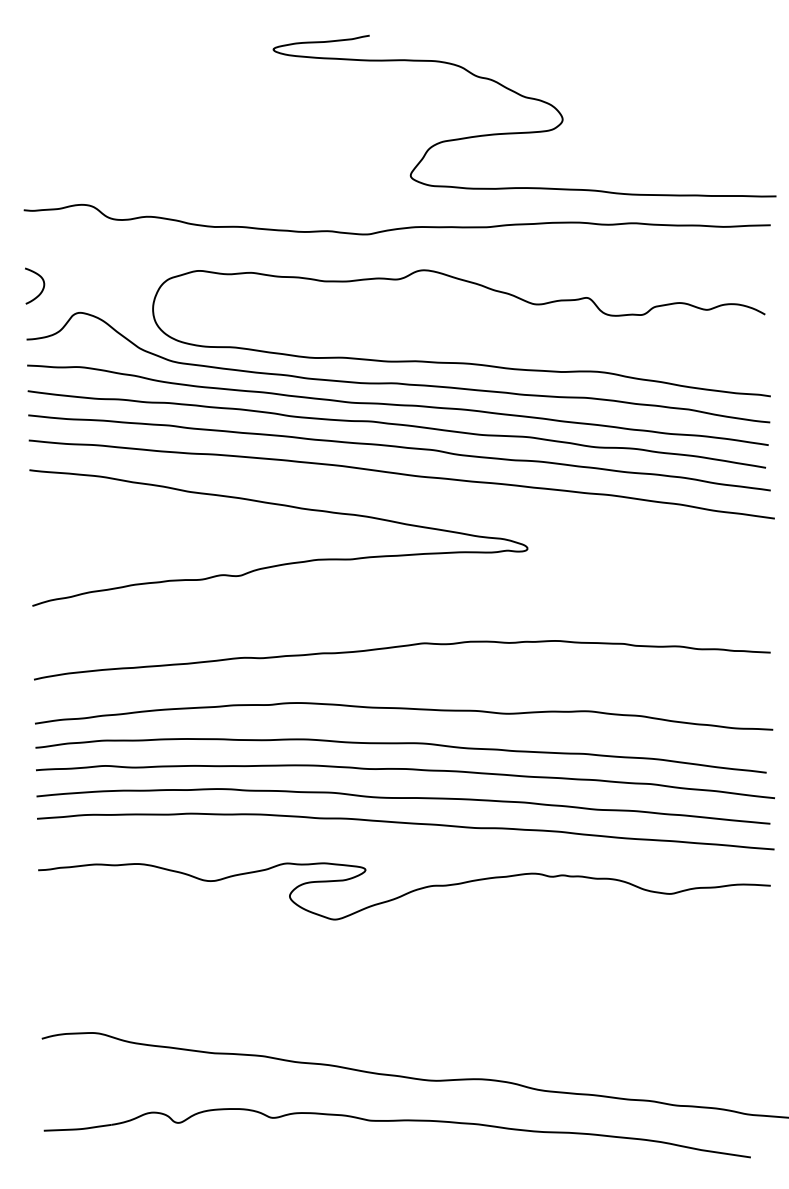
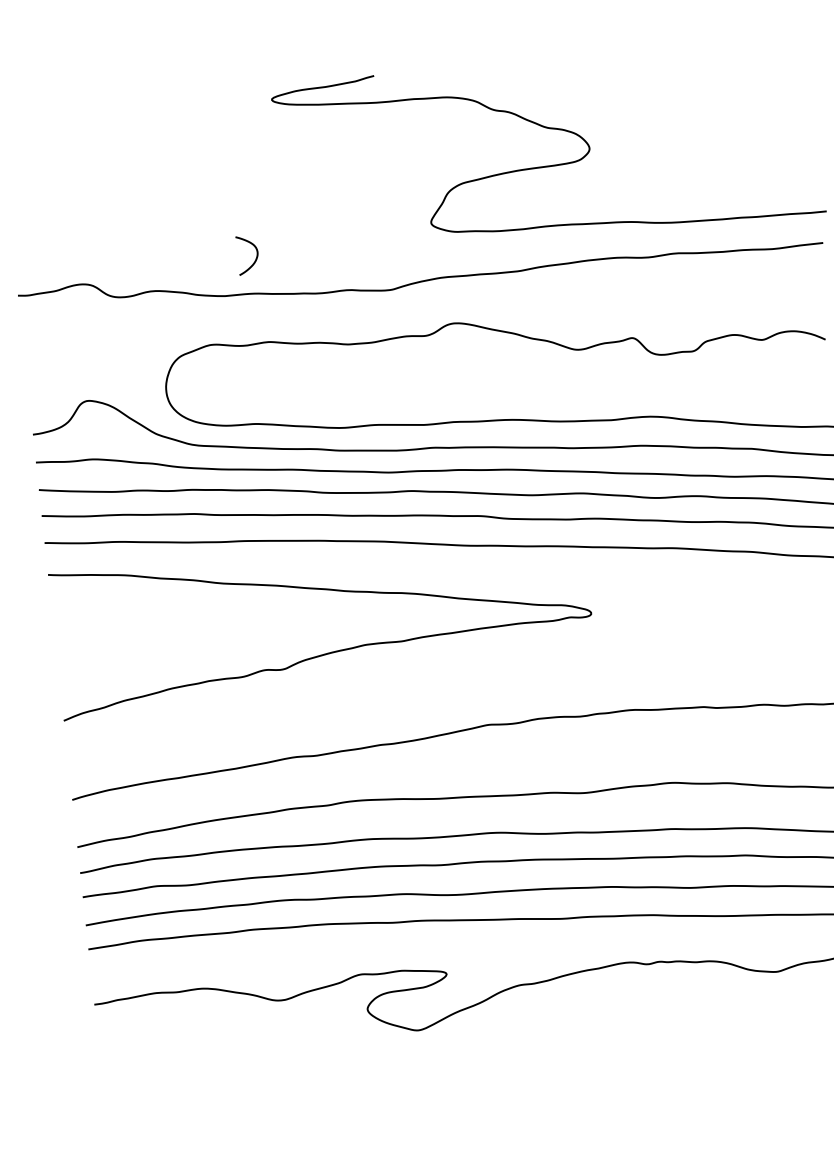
curve: (42, 287) -> (256, 256), moved

